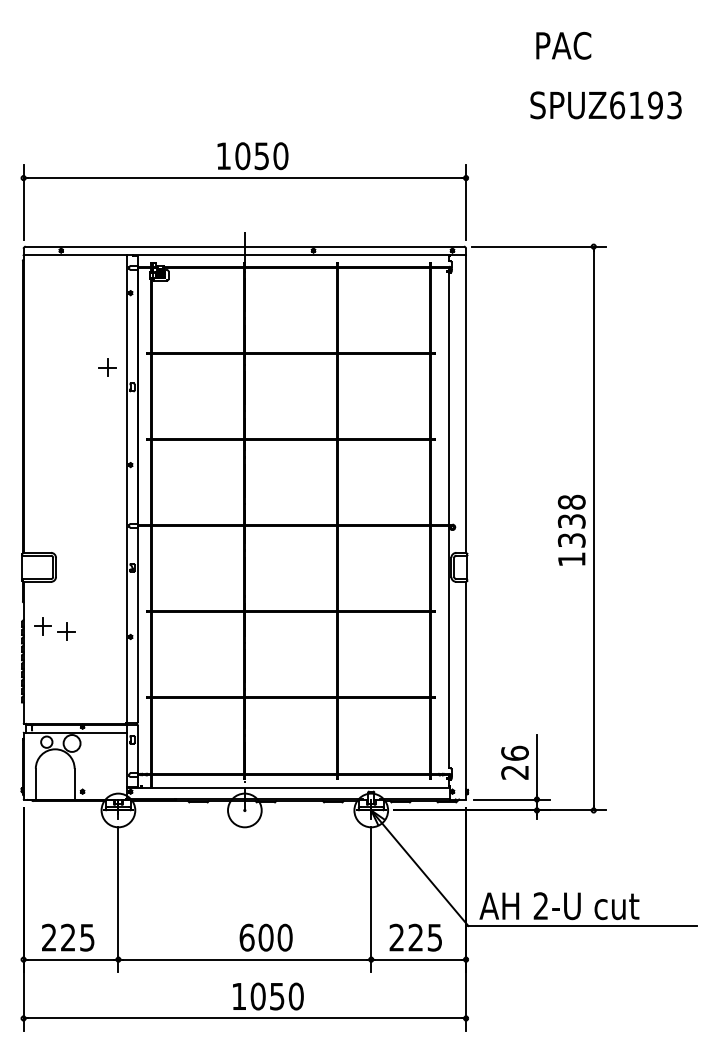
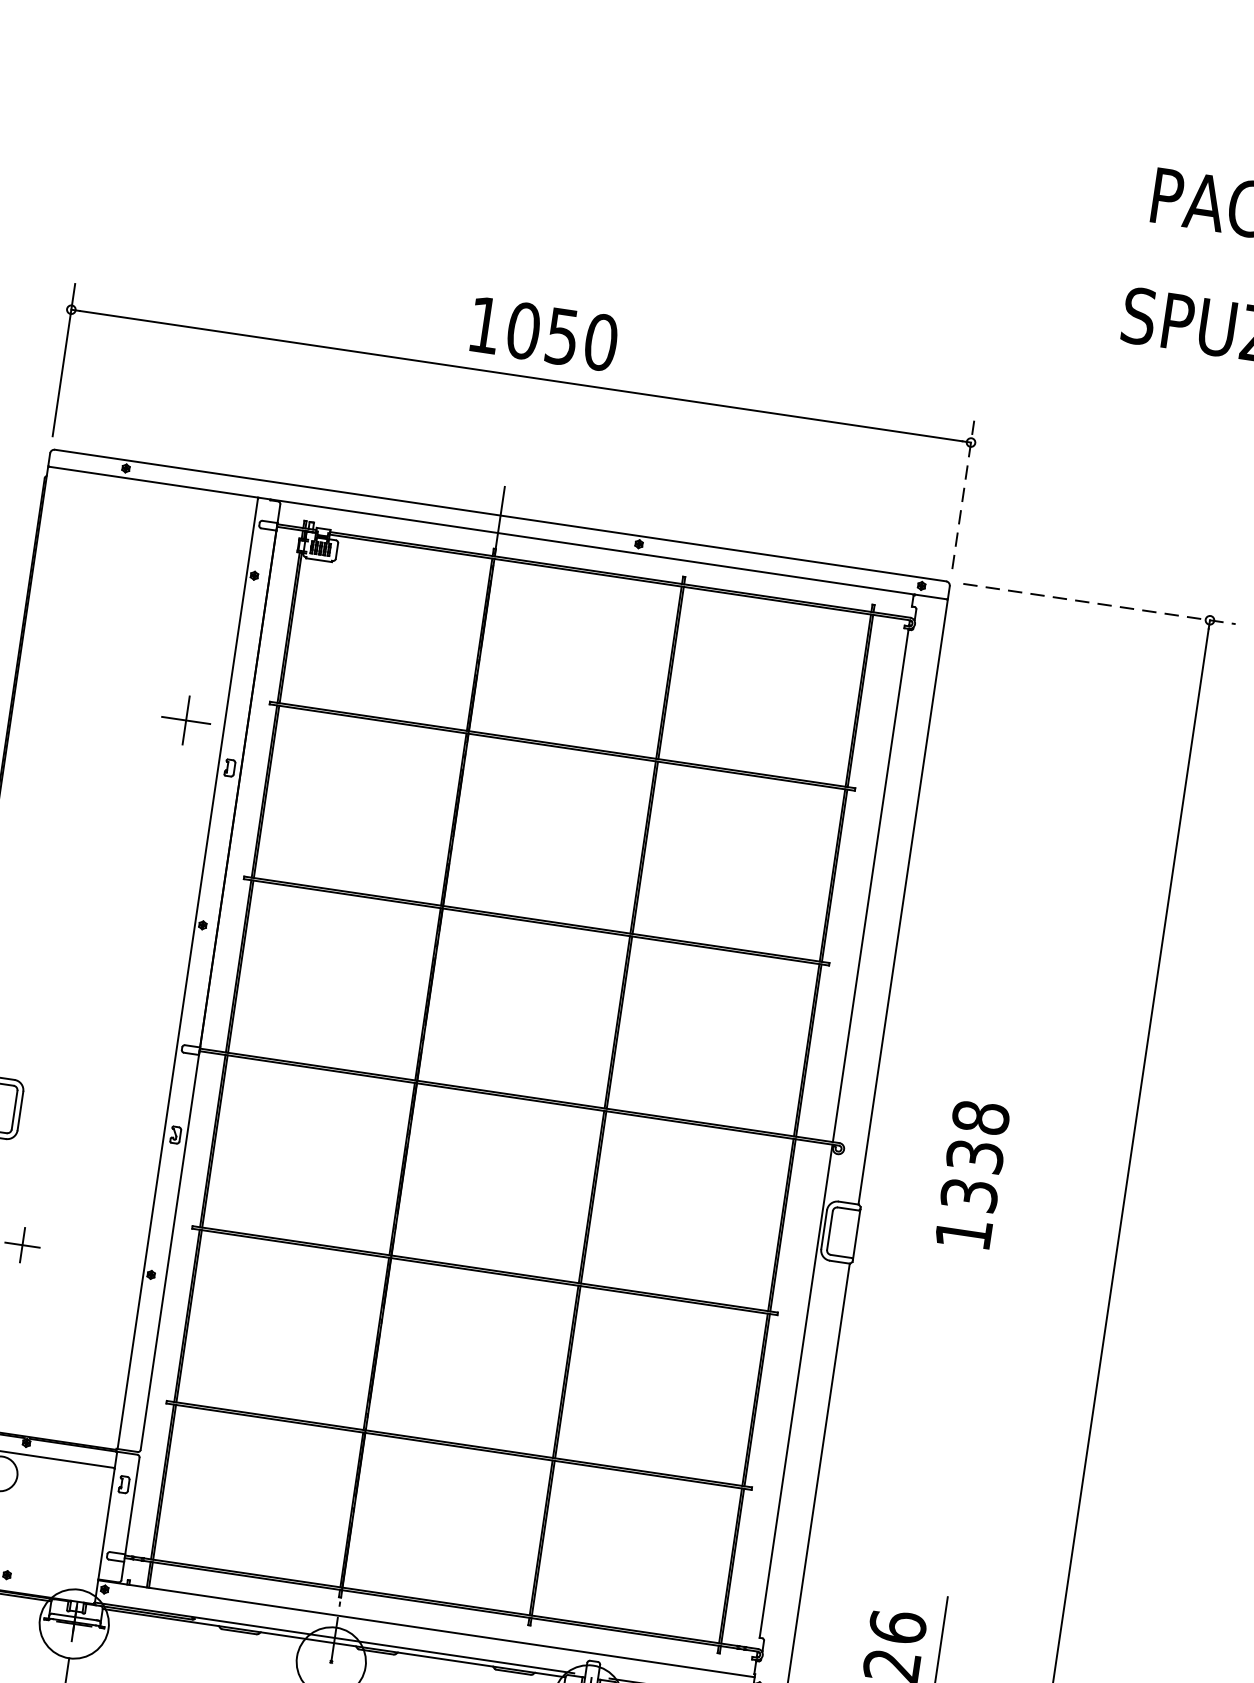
line: (466, 202) -> (964, 492), solid -> dashed
line: (539, 246) -> (1099, 603), solid -> dashed
part: (107, 367) -> (185, 720), size x1.4
text: (571, 529) -> (972, 1172), moved

